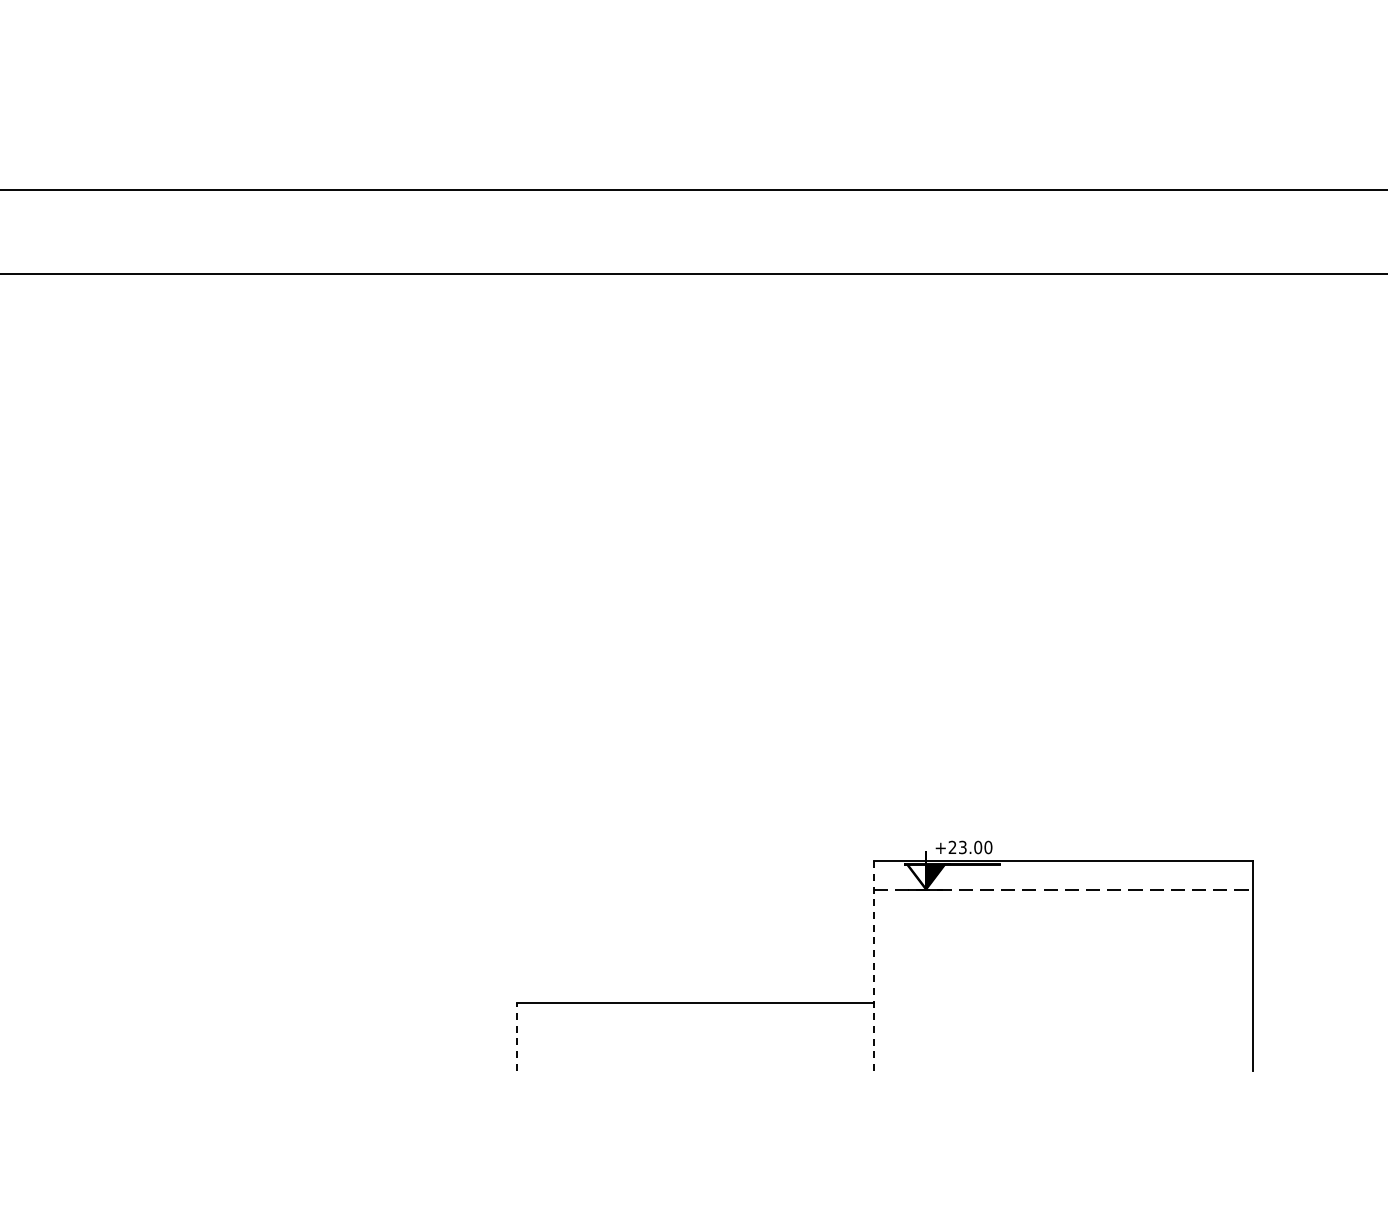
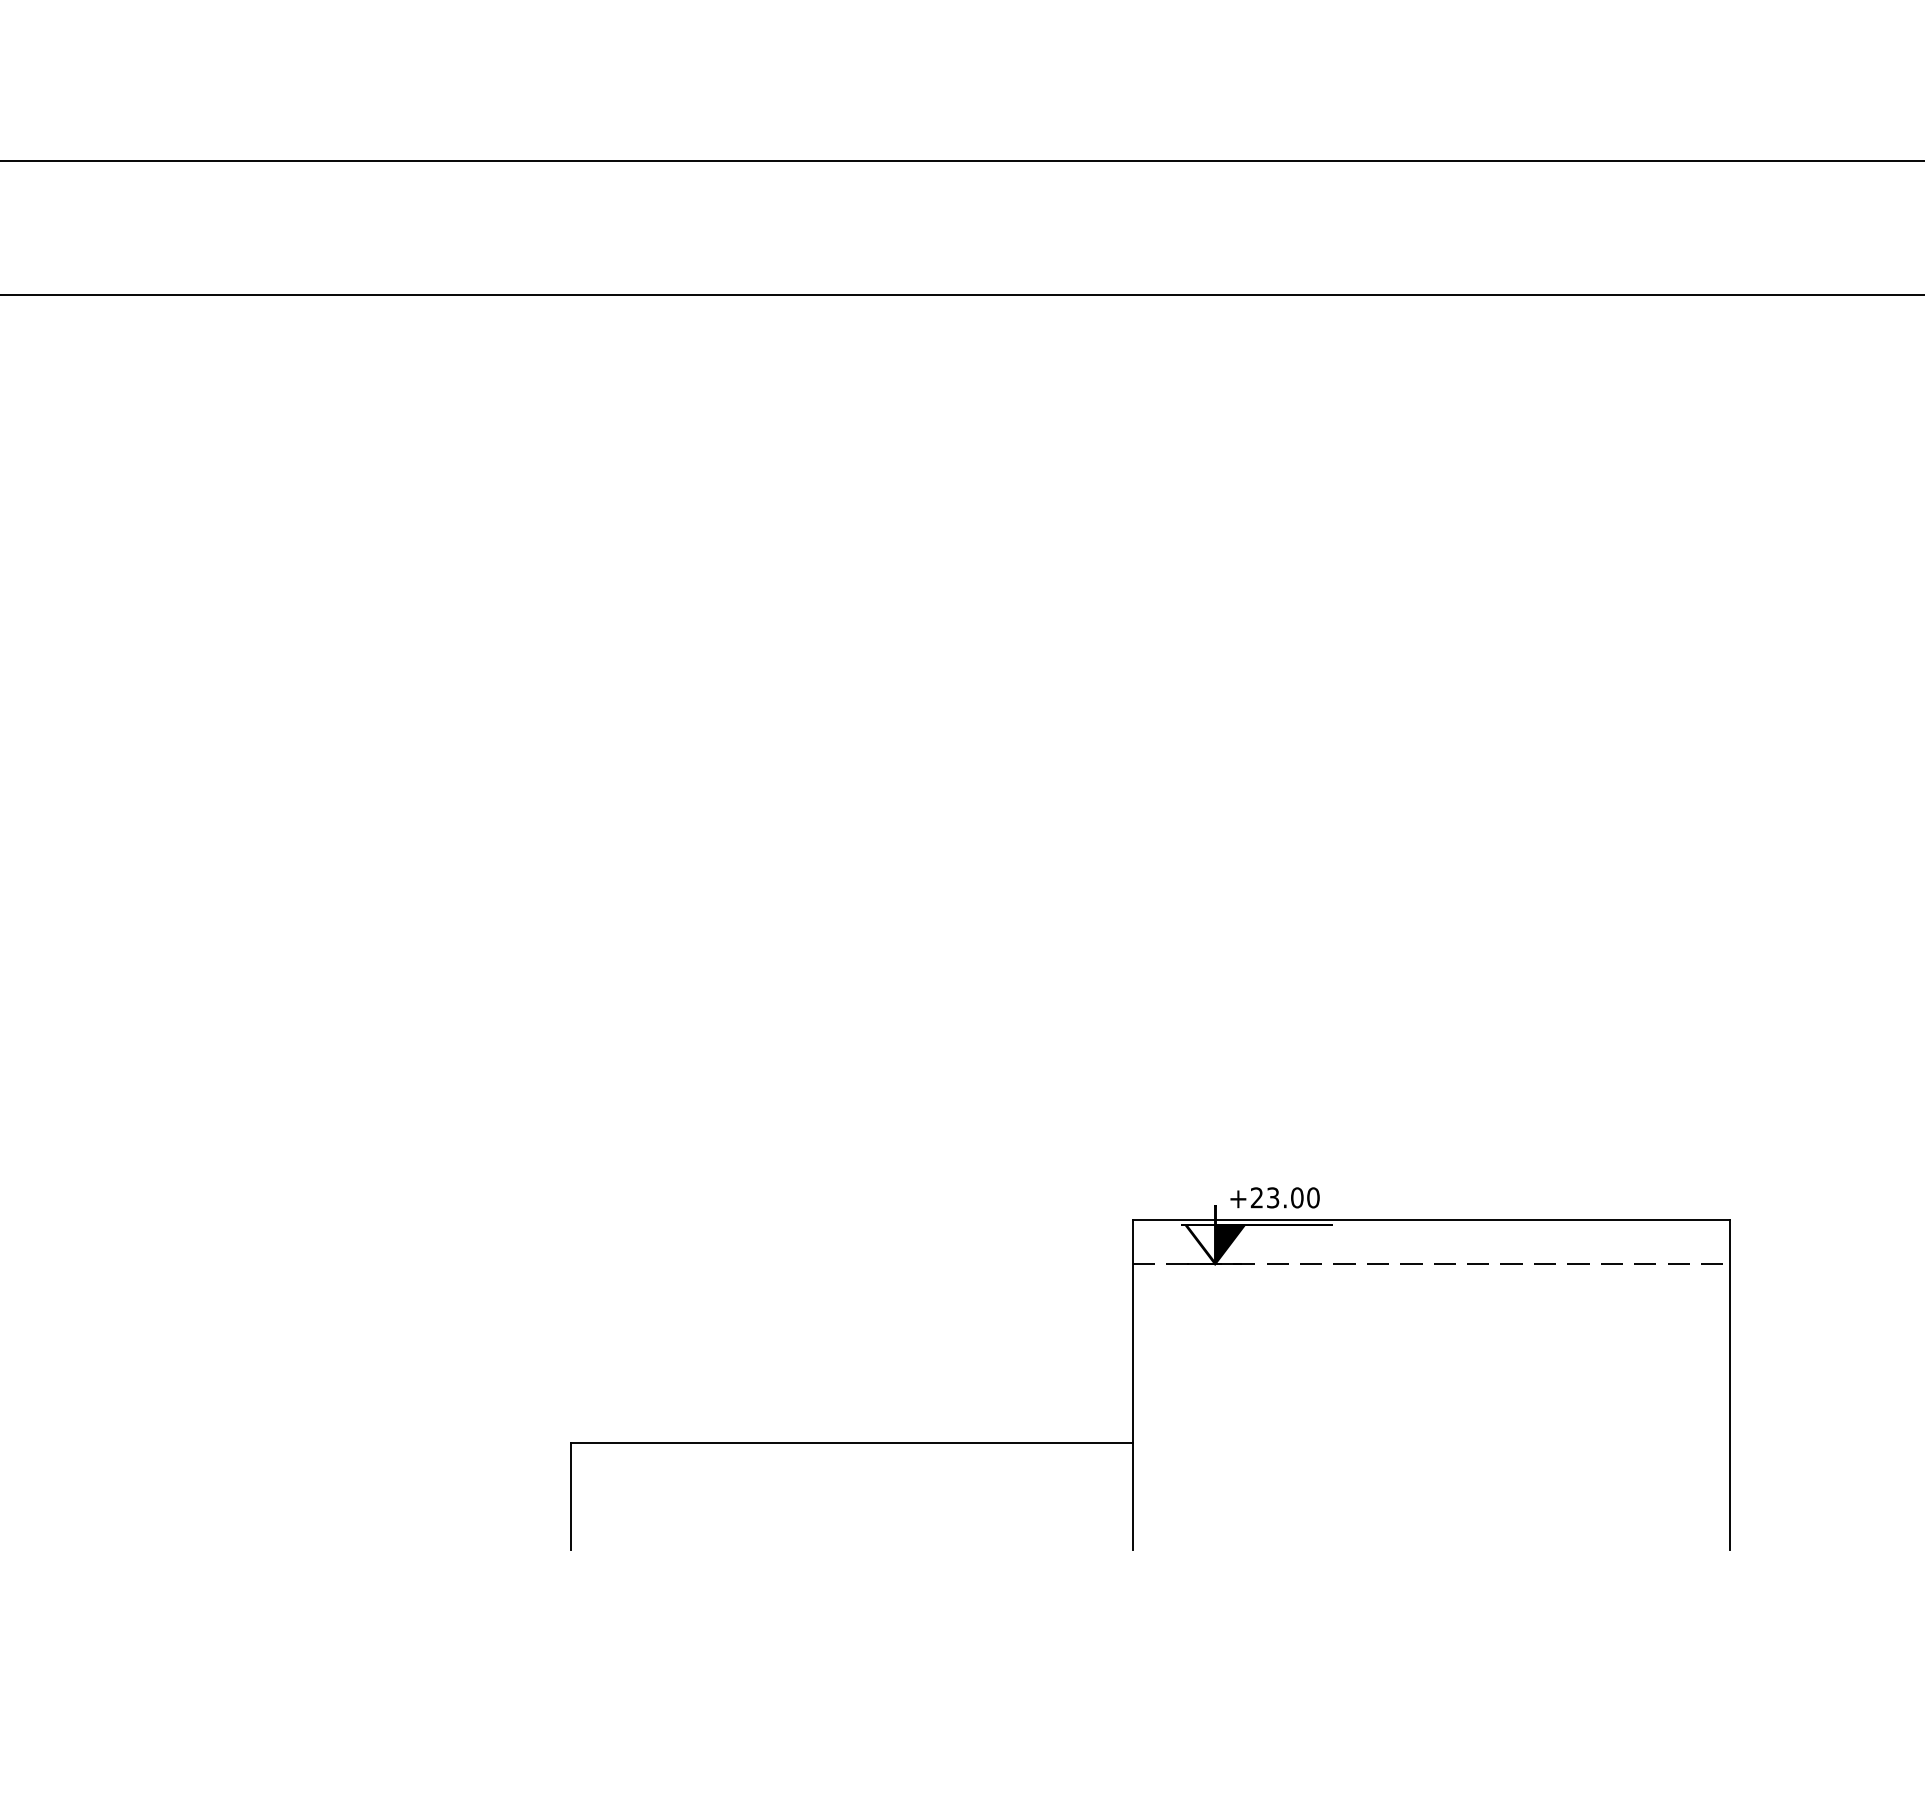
line: (873, 966) -> (1132, 1385), dashed -> solid
line: (517, 1036) -> (571, 1495), dashed -> solid

